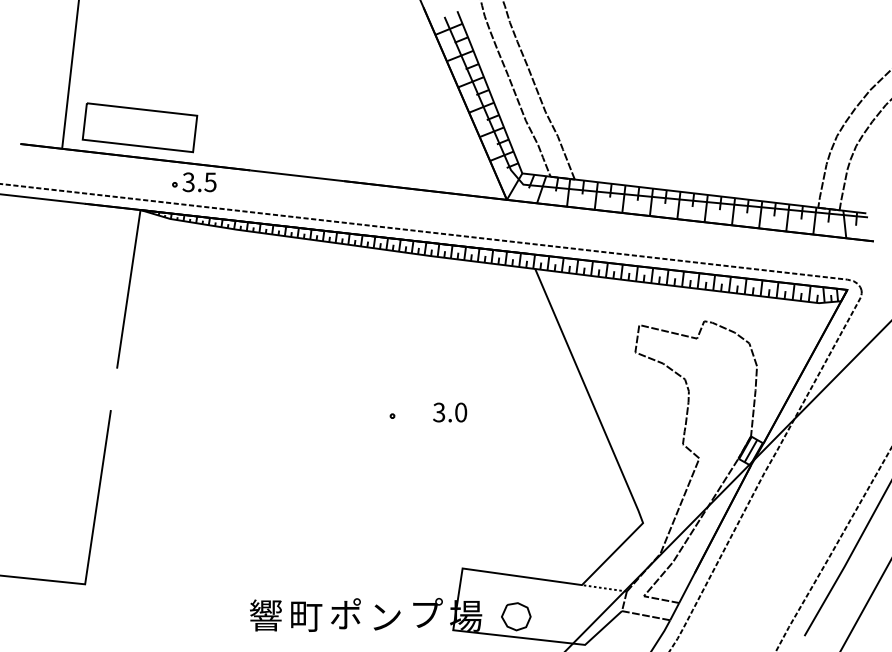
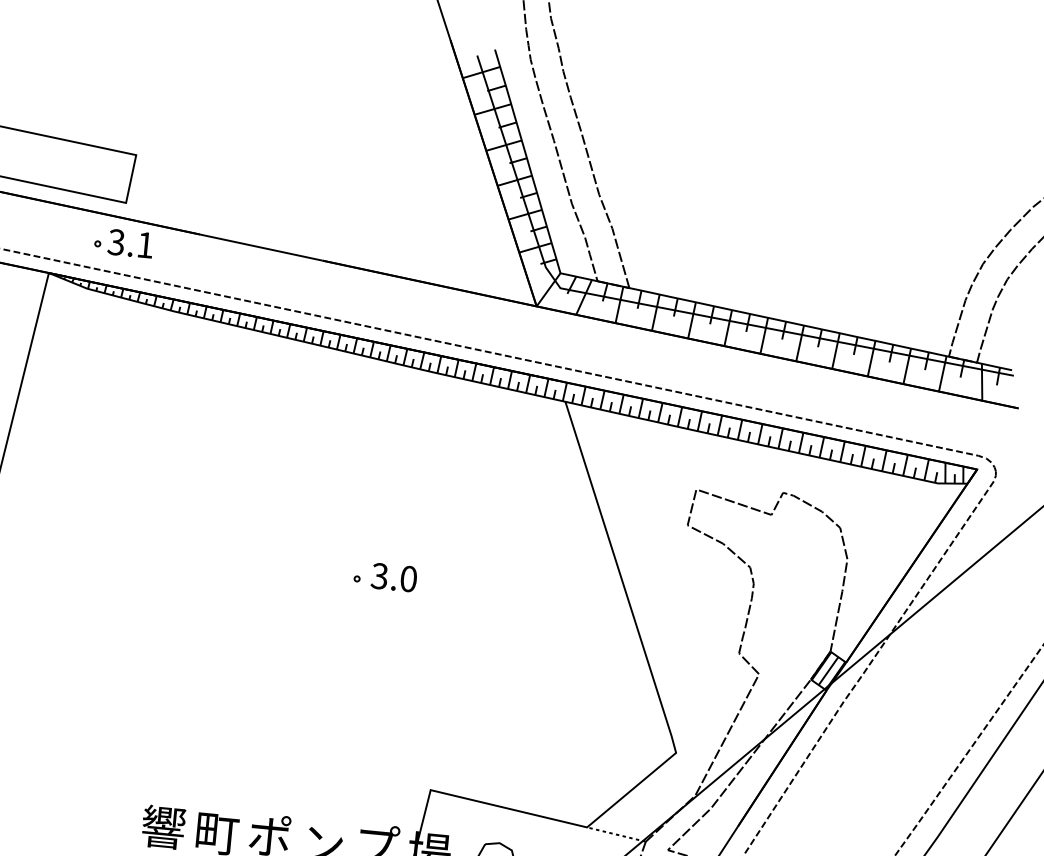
text: (210, 182) -> (145, 245), 3.5 -> 3.1
text: (450, 412) -> (394, 577), moved

